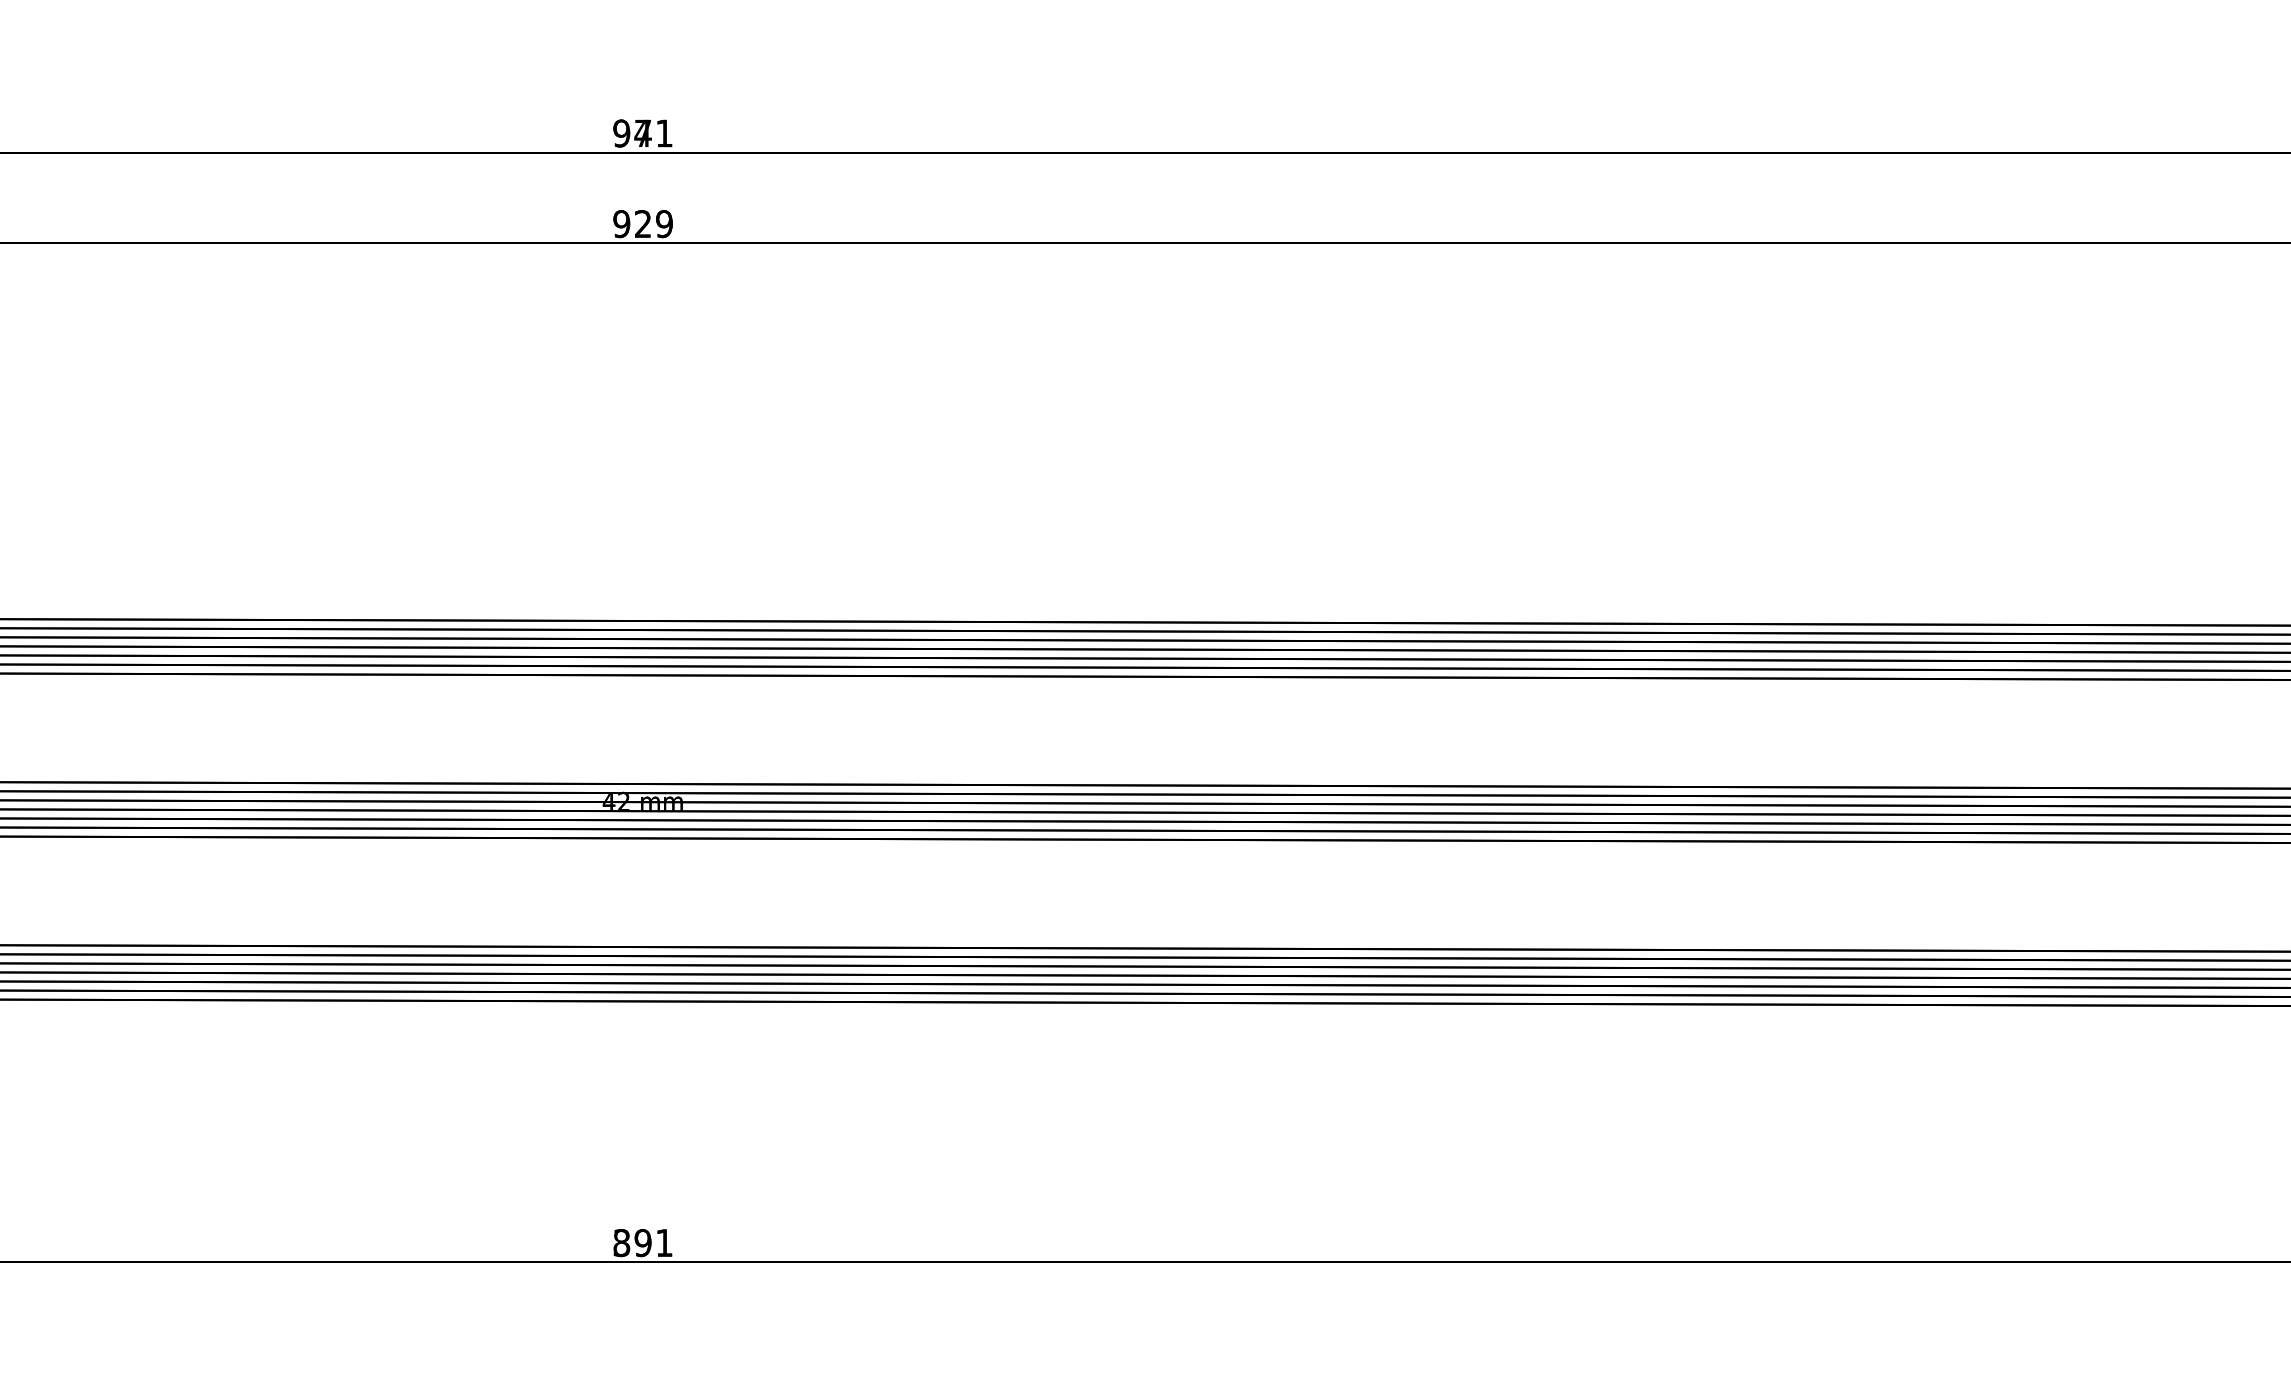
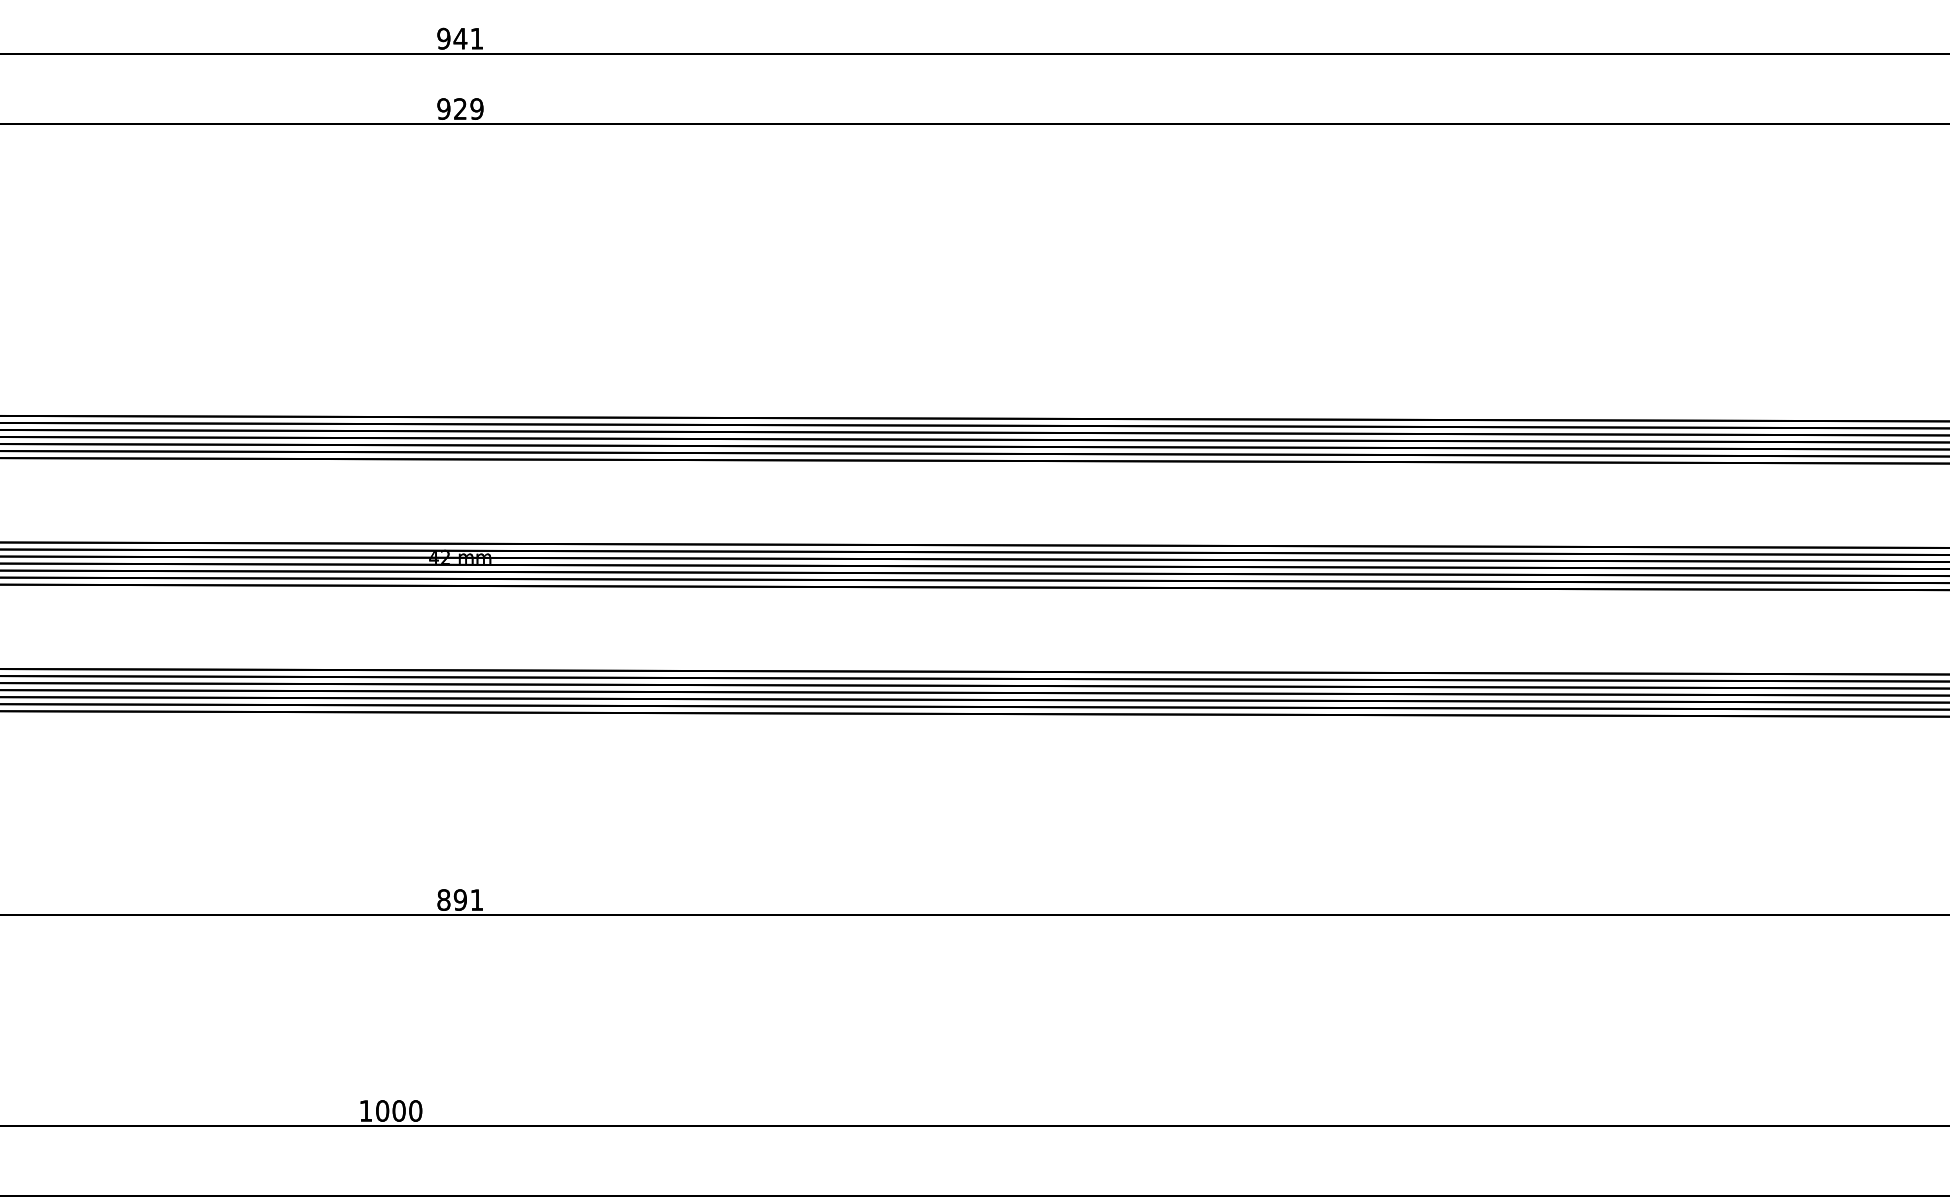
text: (643, 133) -> (460, 38), 971 -> 941
text: (621, 1242) -> (443, 899), 391 -> 891

